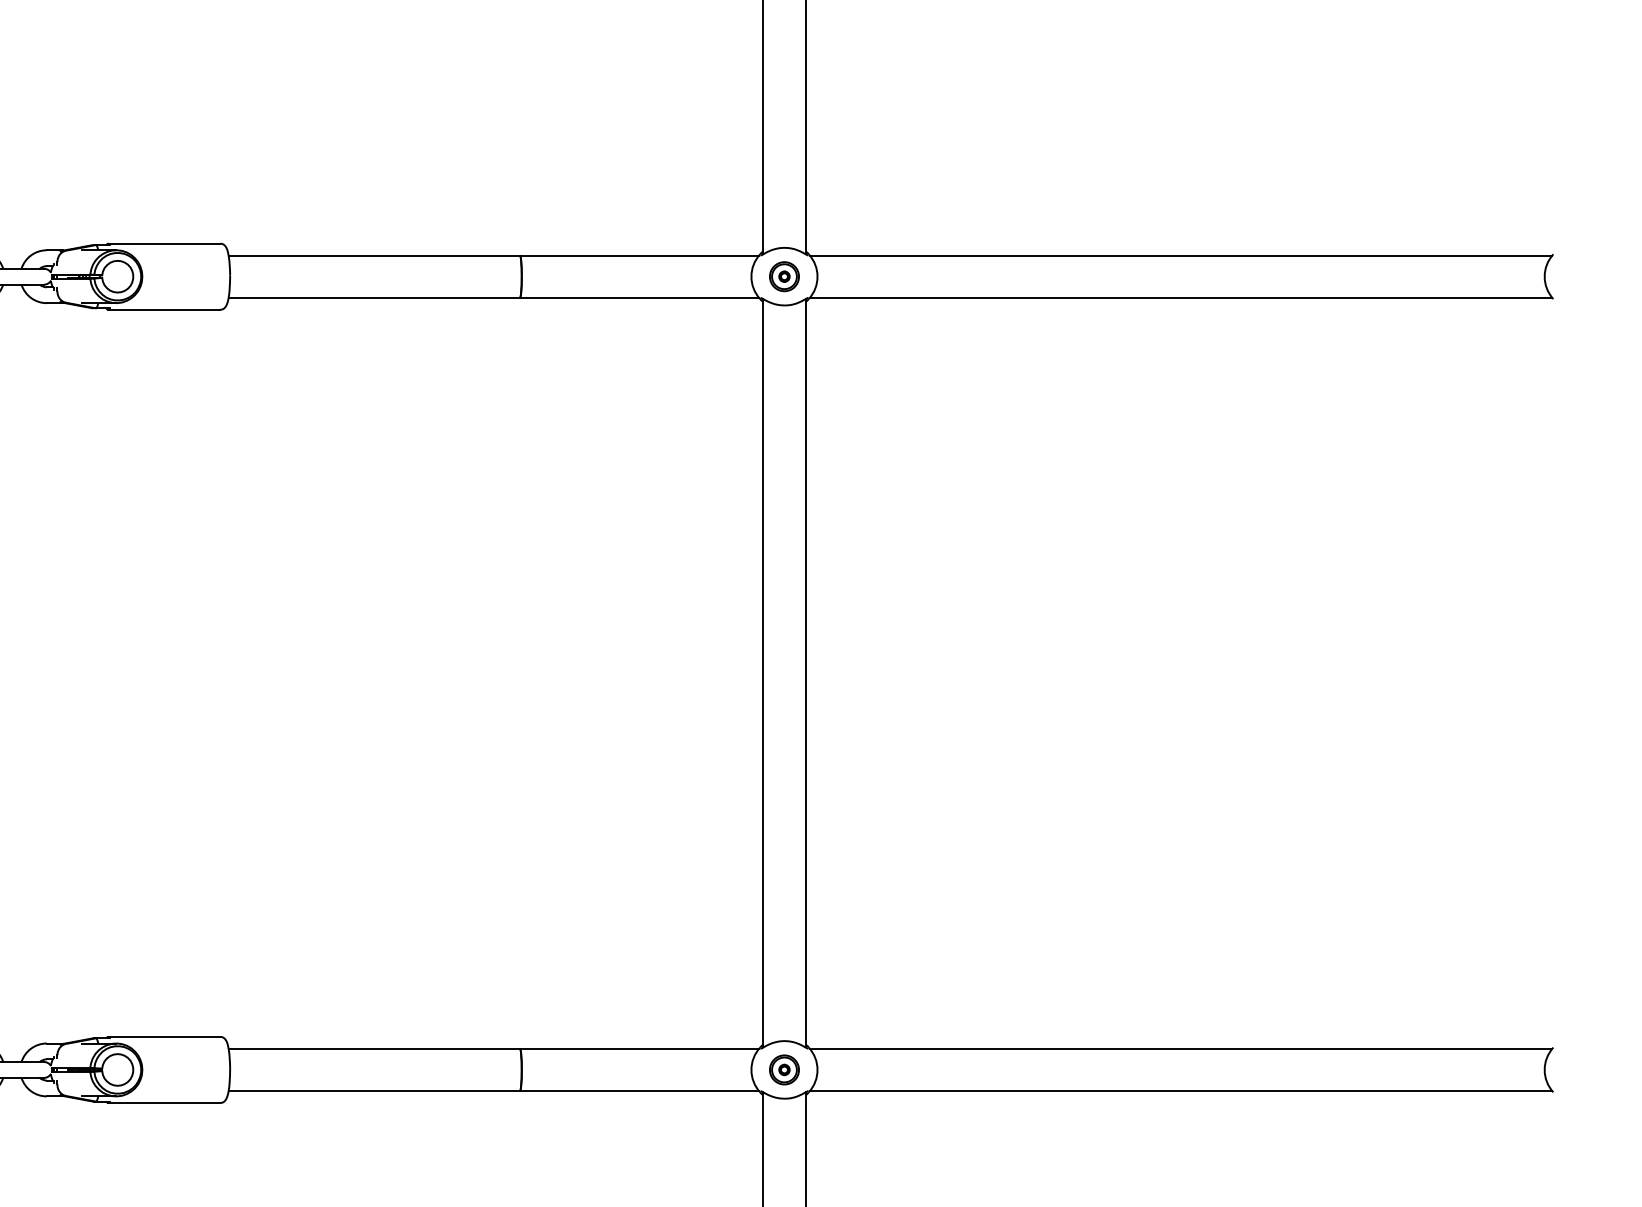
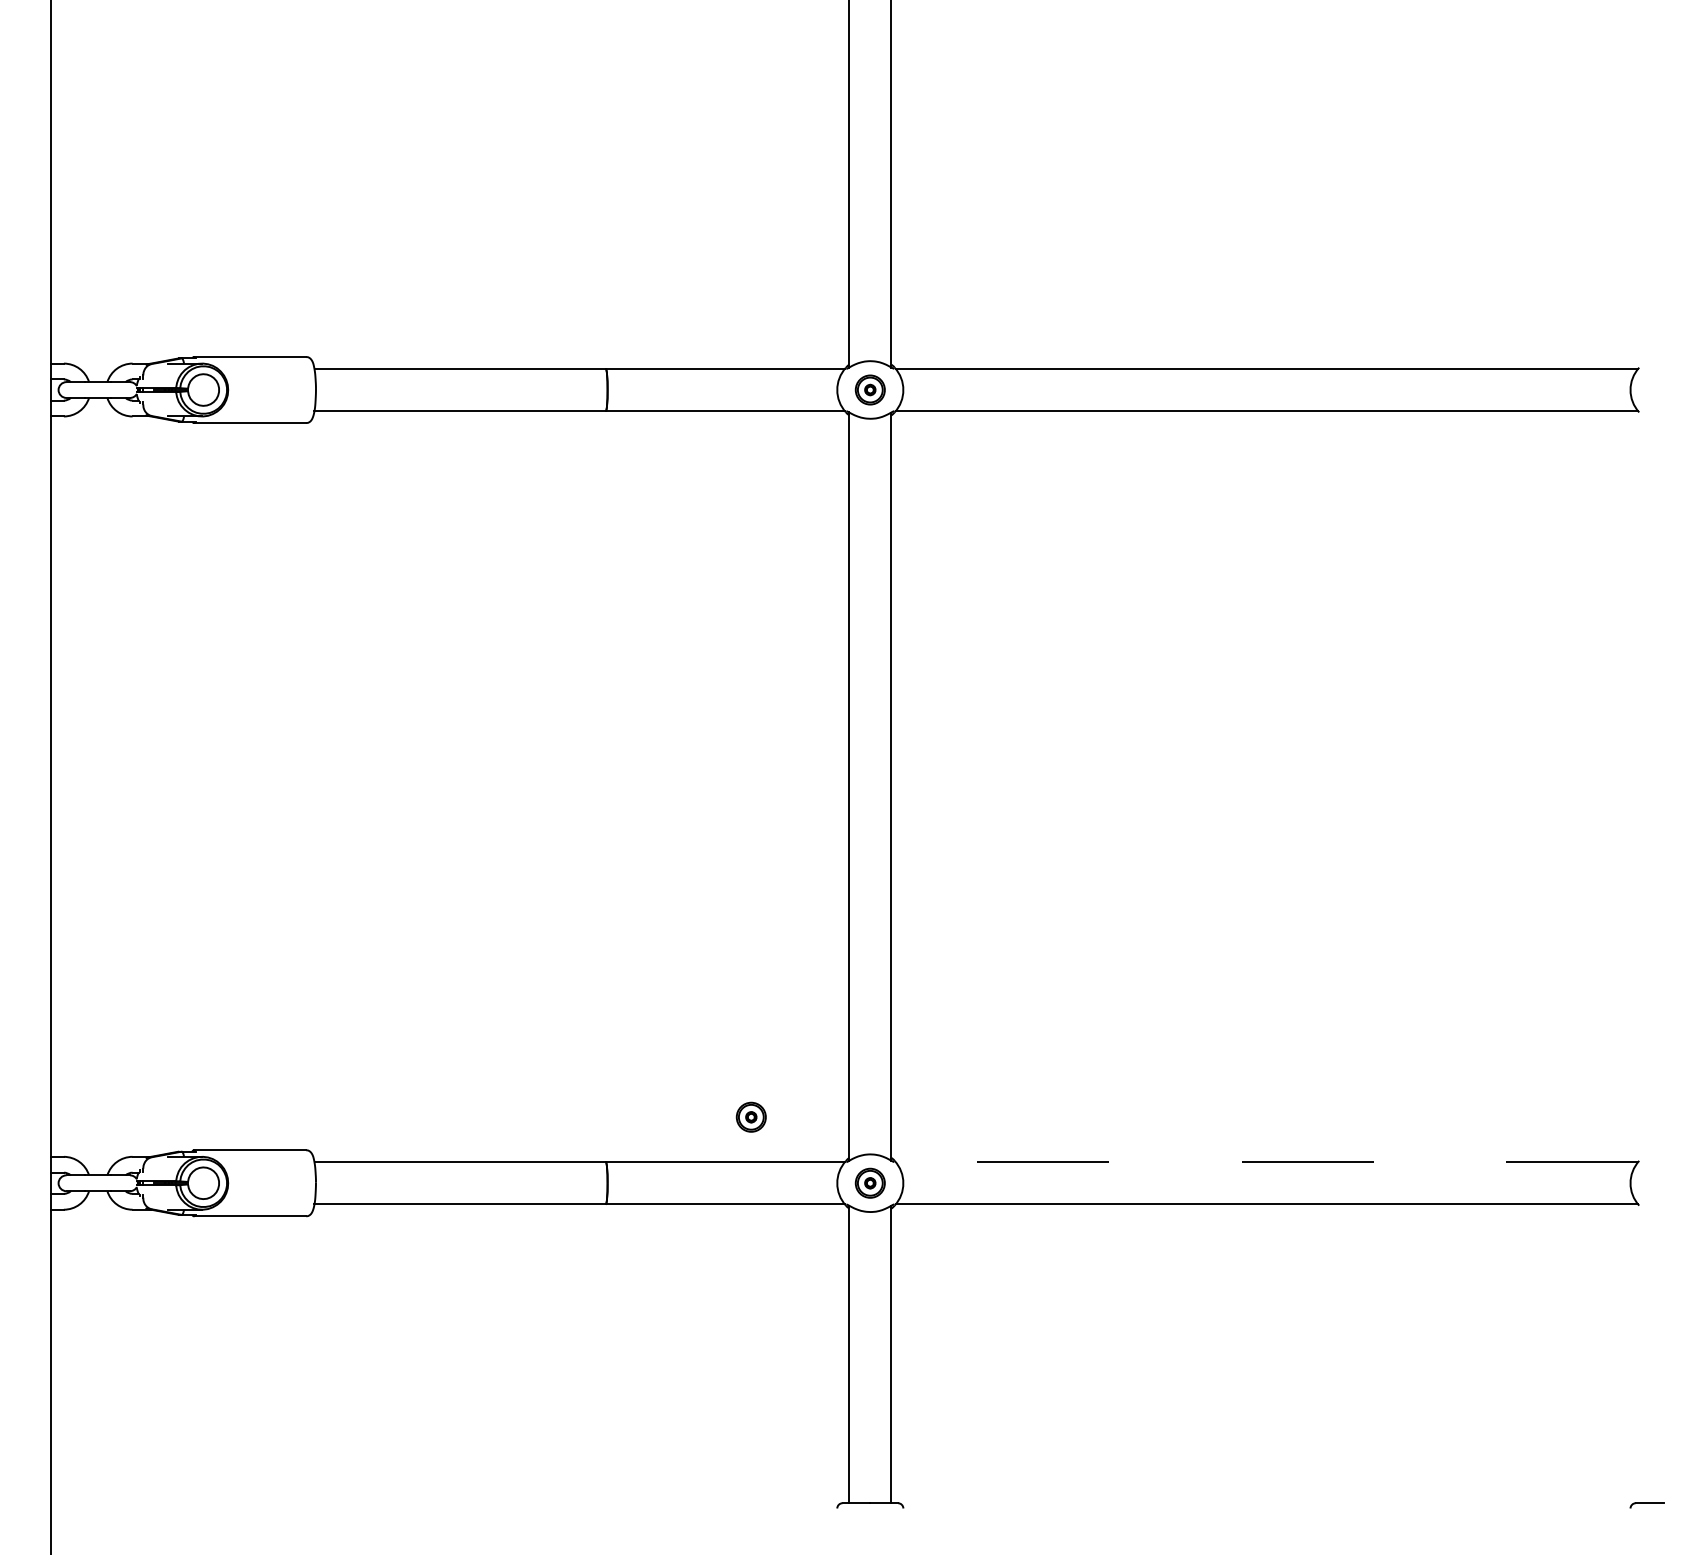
part: (664, 1003) -> (750, 1116), added
line: (1180, 1049) -> (1266, 1162), solid -> dashed

